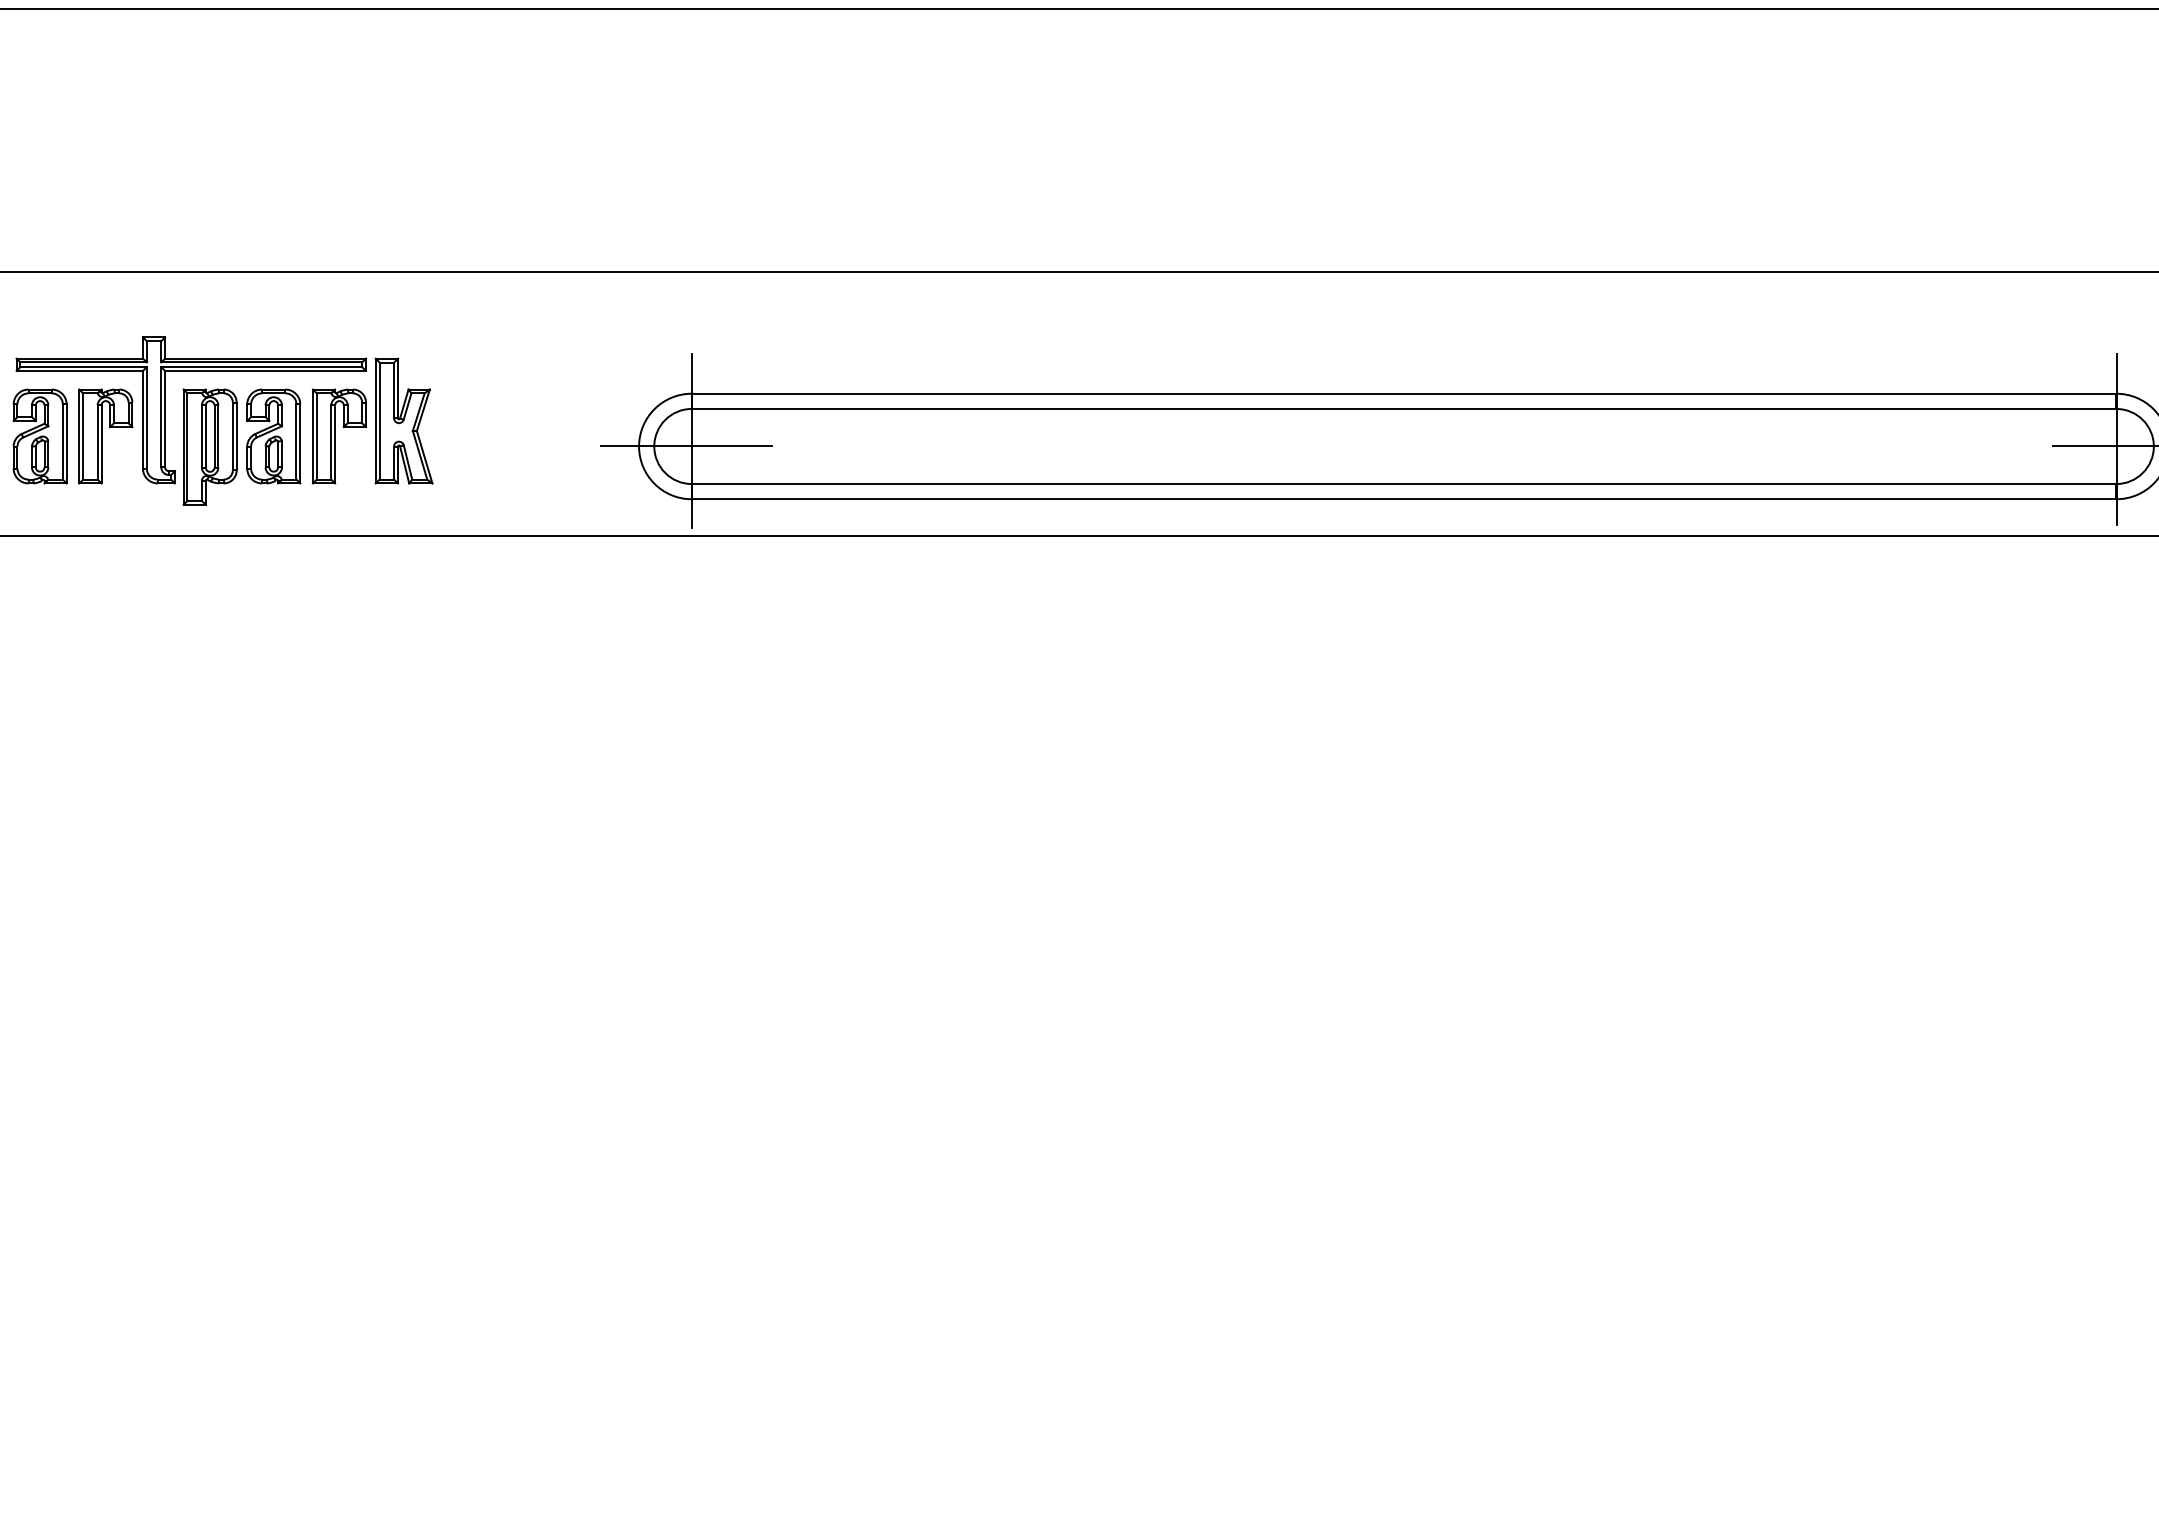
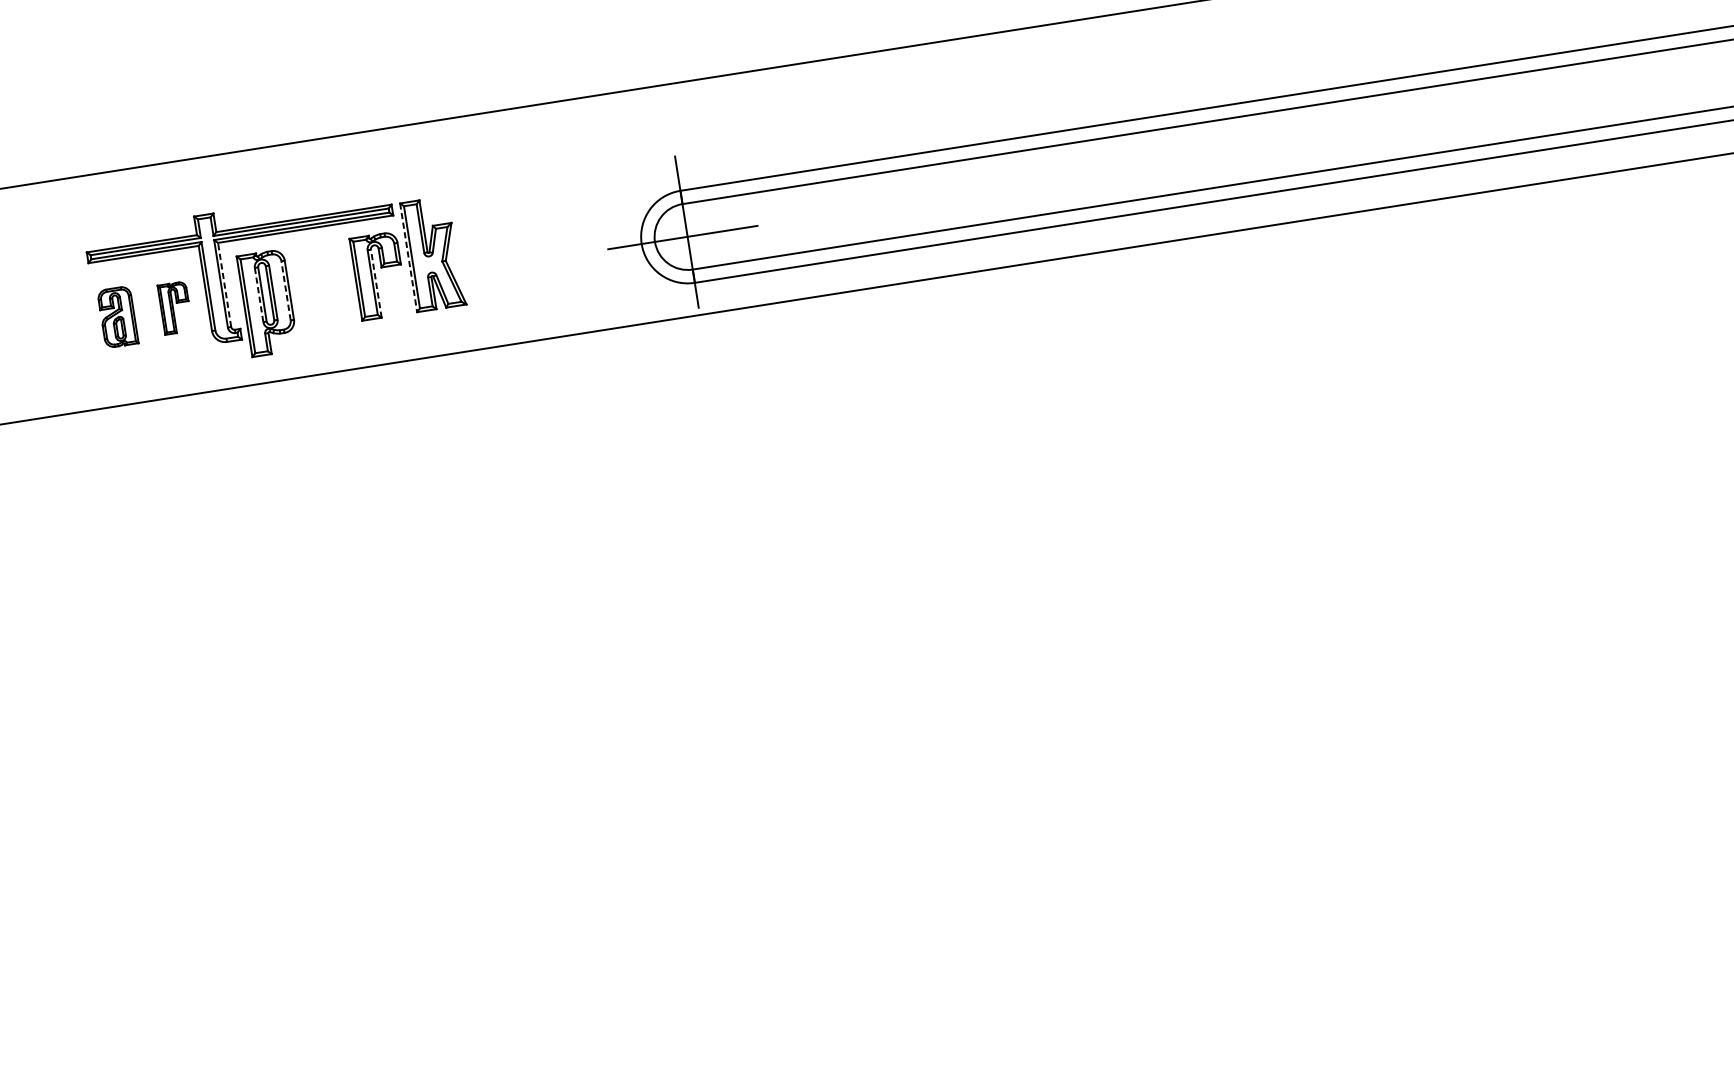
line: (165, 418) -> (224, 284), solid -> dashed
line: (375, 421) -> (408, 258), solid -> dashed
part: (39, 436) -> (117, 317), size x0.7
part: (105, 436) -> (174, 308), size x0.6
line: (201, 436) -> (258, 295), solid -> dashed
line: (232, 436) -> (285, 290), solid -> dashed
part: (273, 436) -> (321, 285), removed
line: (335, 444) -> (376, 283), solid -> dashed

